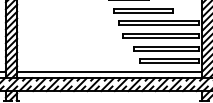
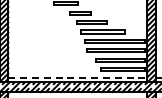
line: (110, 71) -> (78, 77), solid -> dashed

